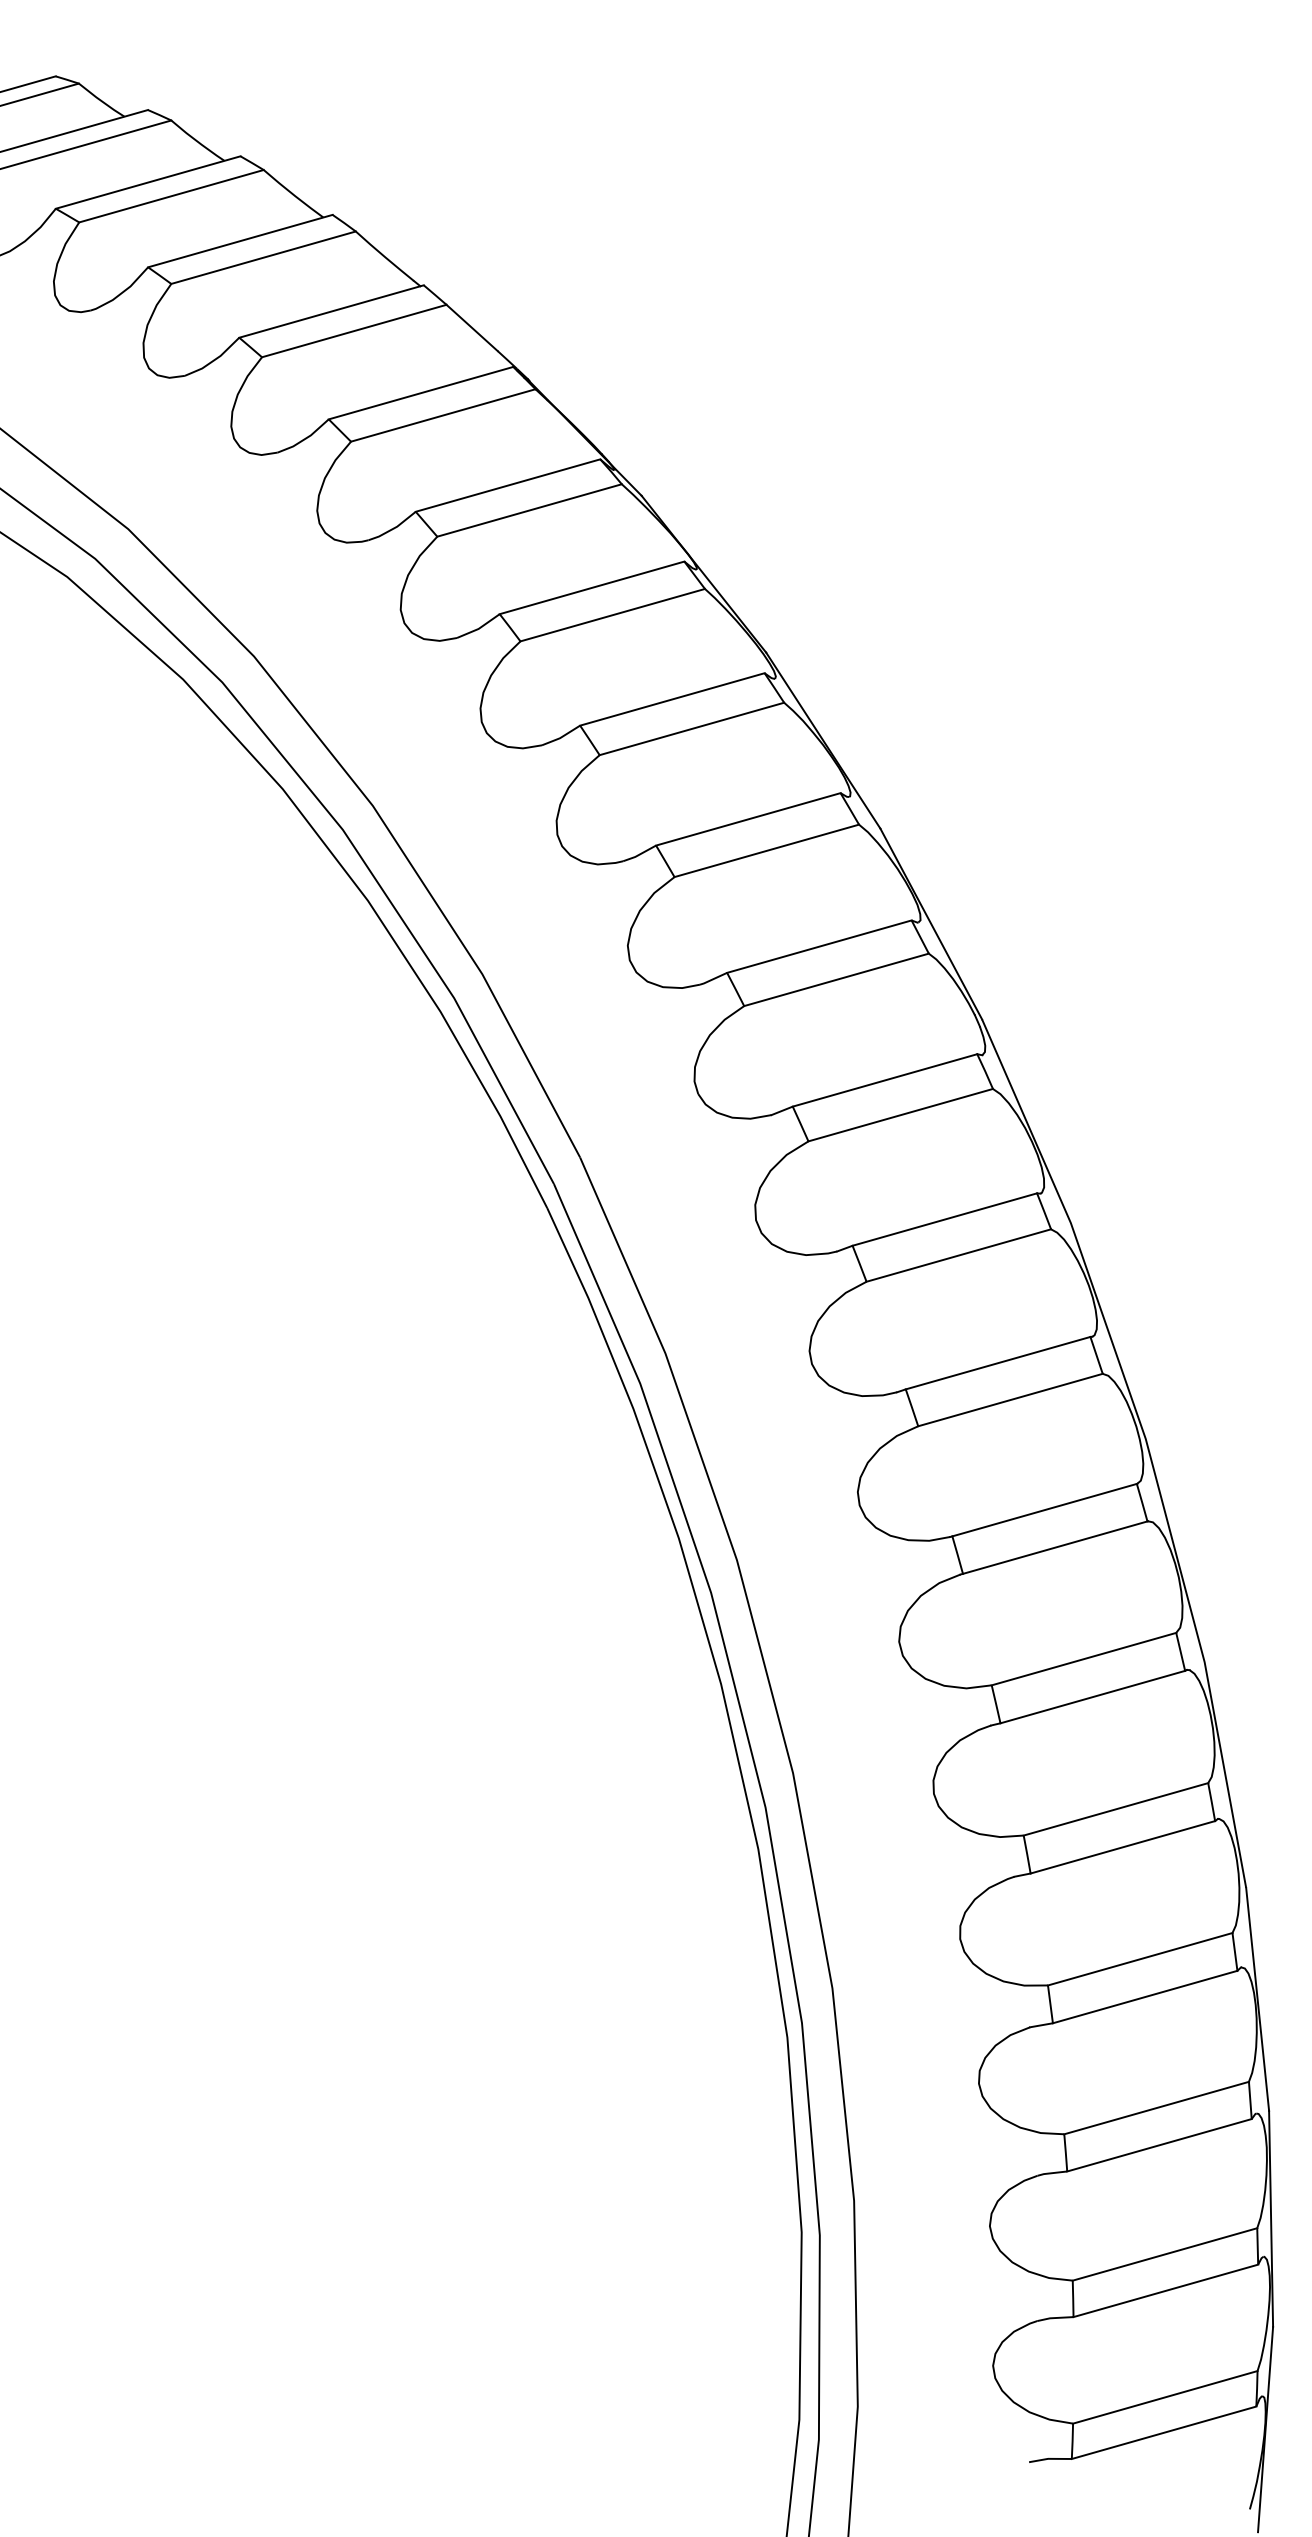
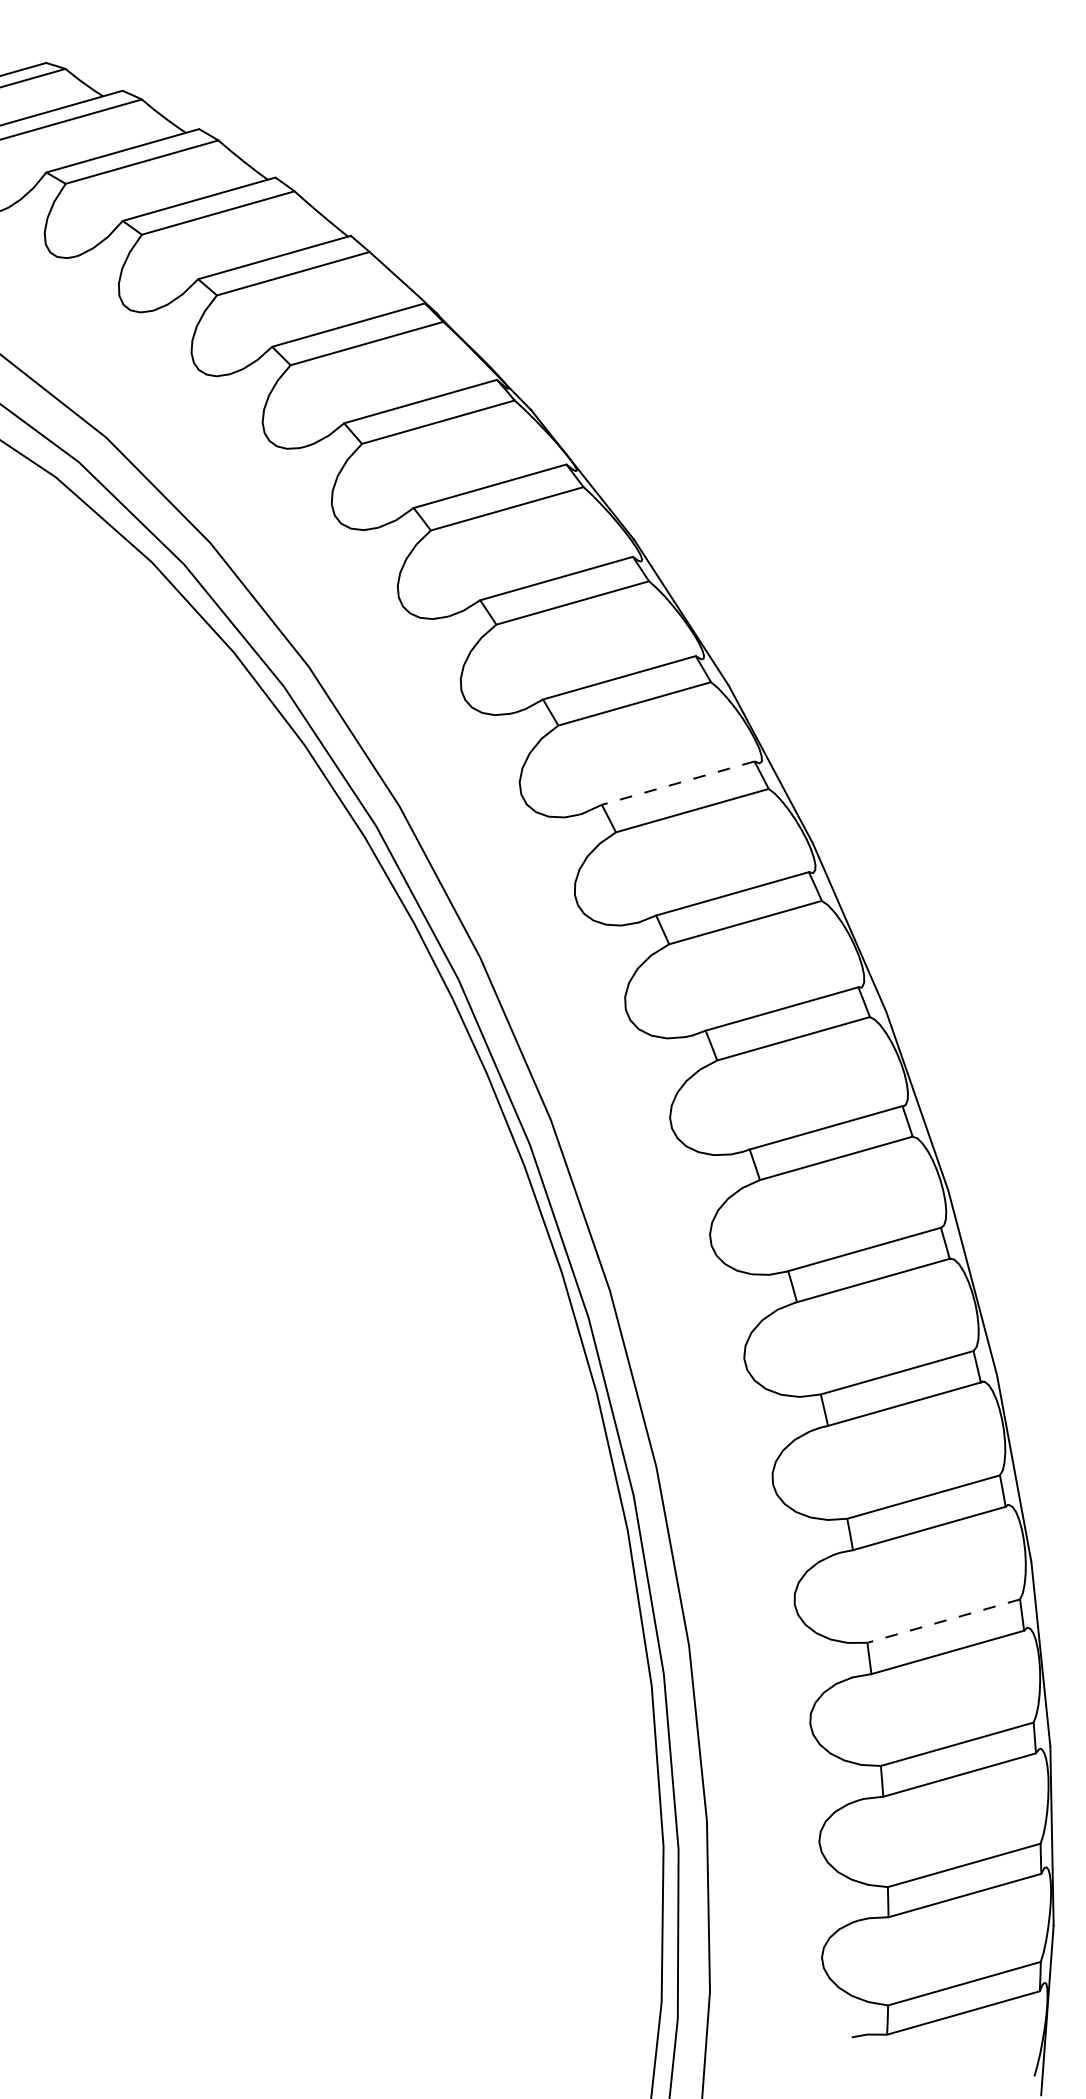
line: (818, 947) -> (677, 783), solid -> dashed
line: (1139, 1959) -> (943, 1621), solid -> dashed

